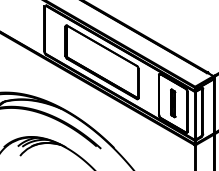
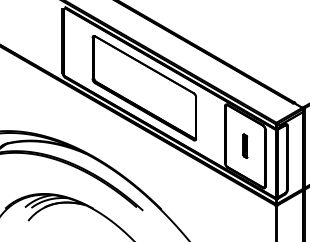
part: (173, 102) -> (245, 145), size x0.6

